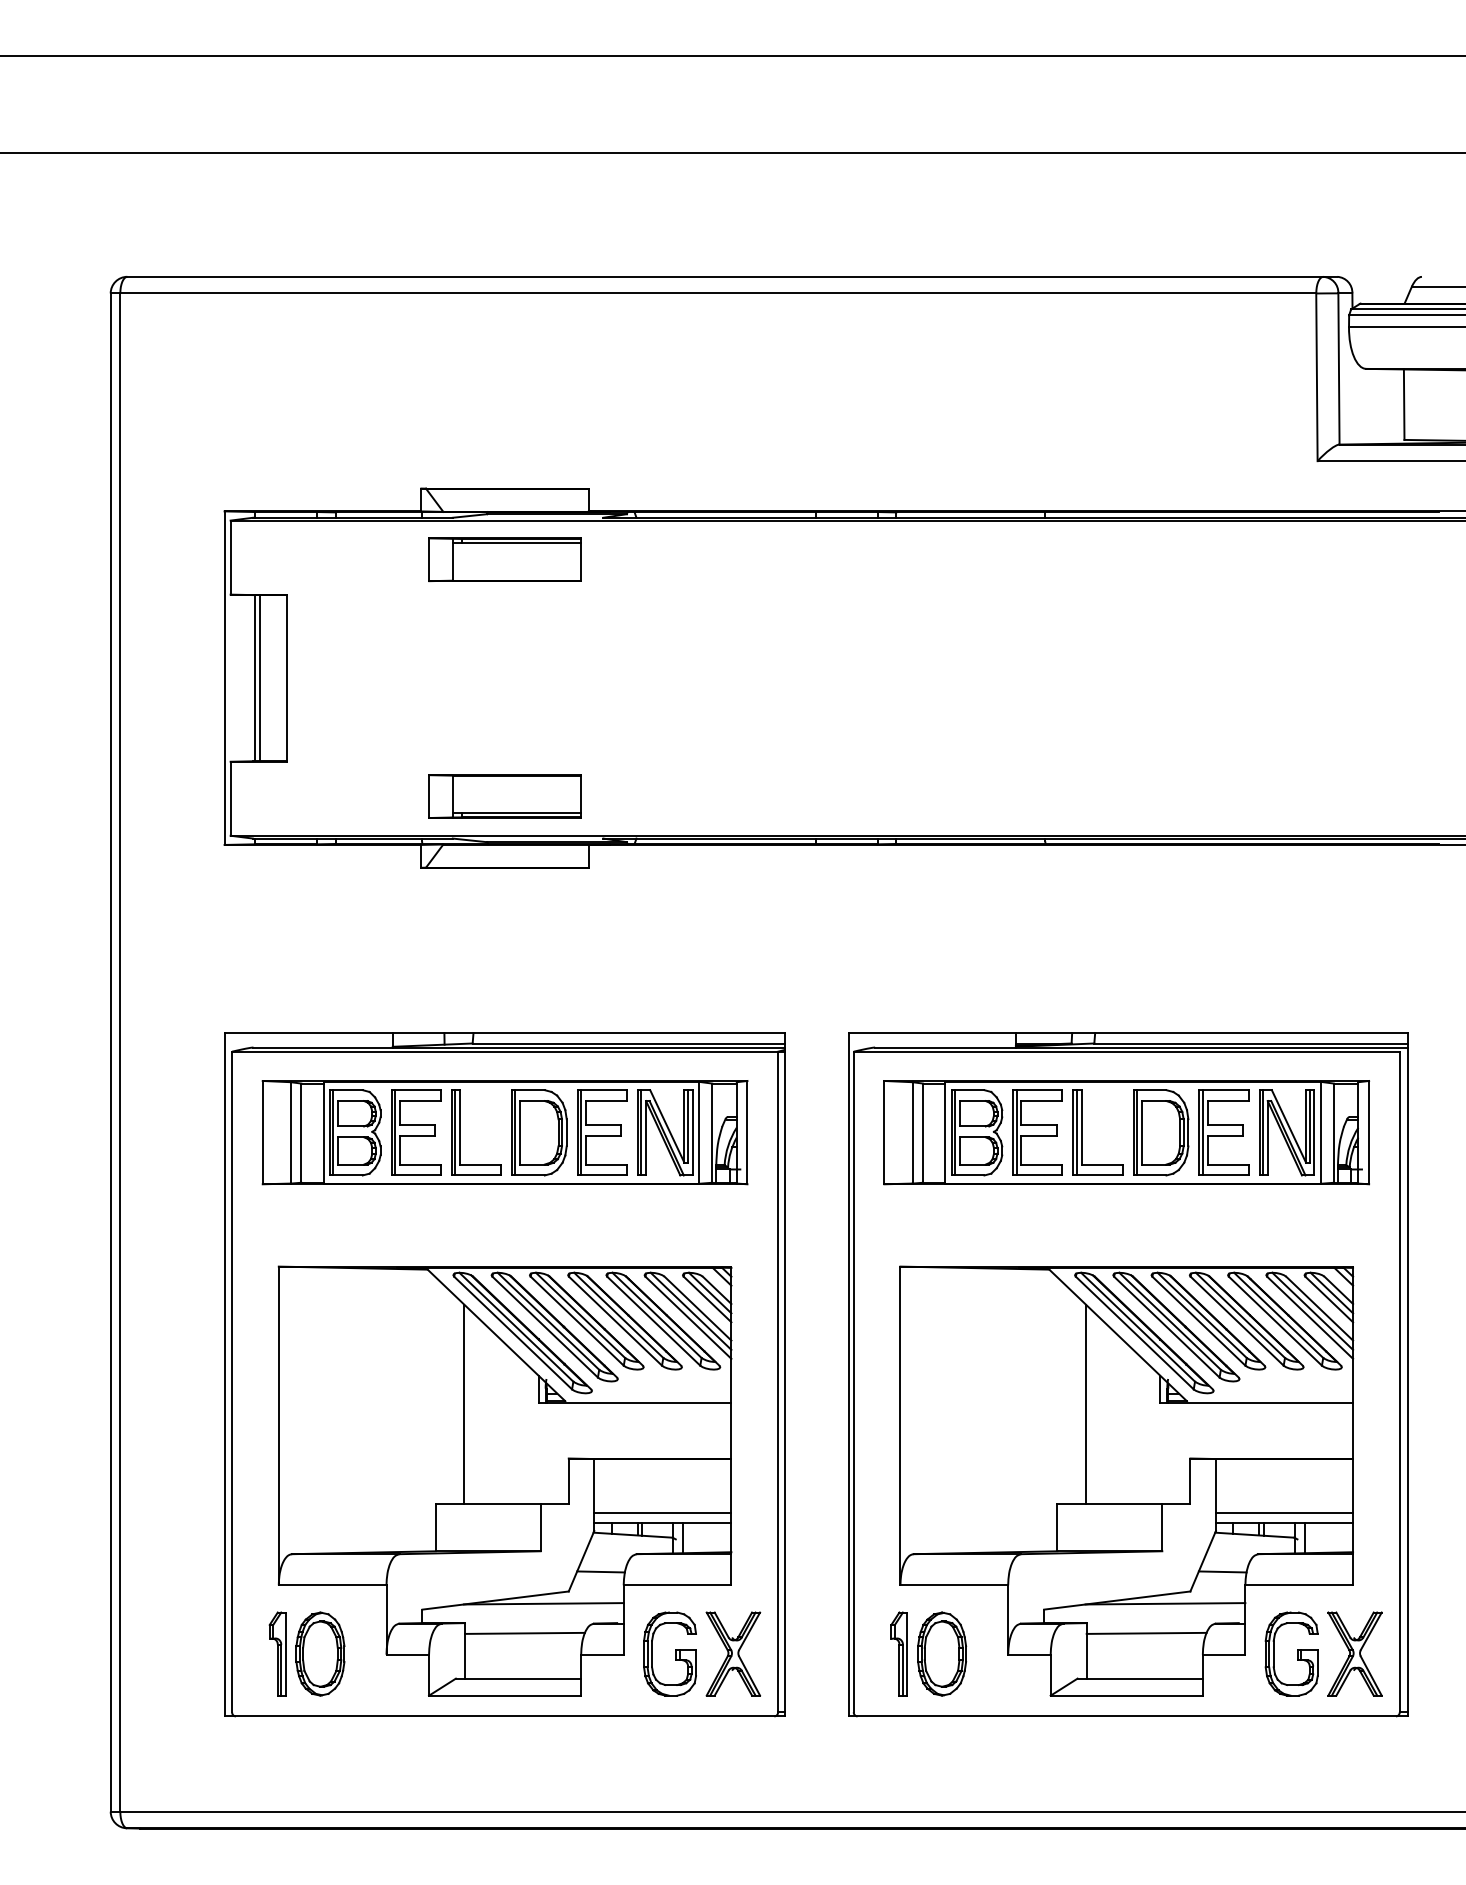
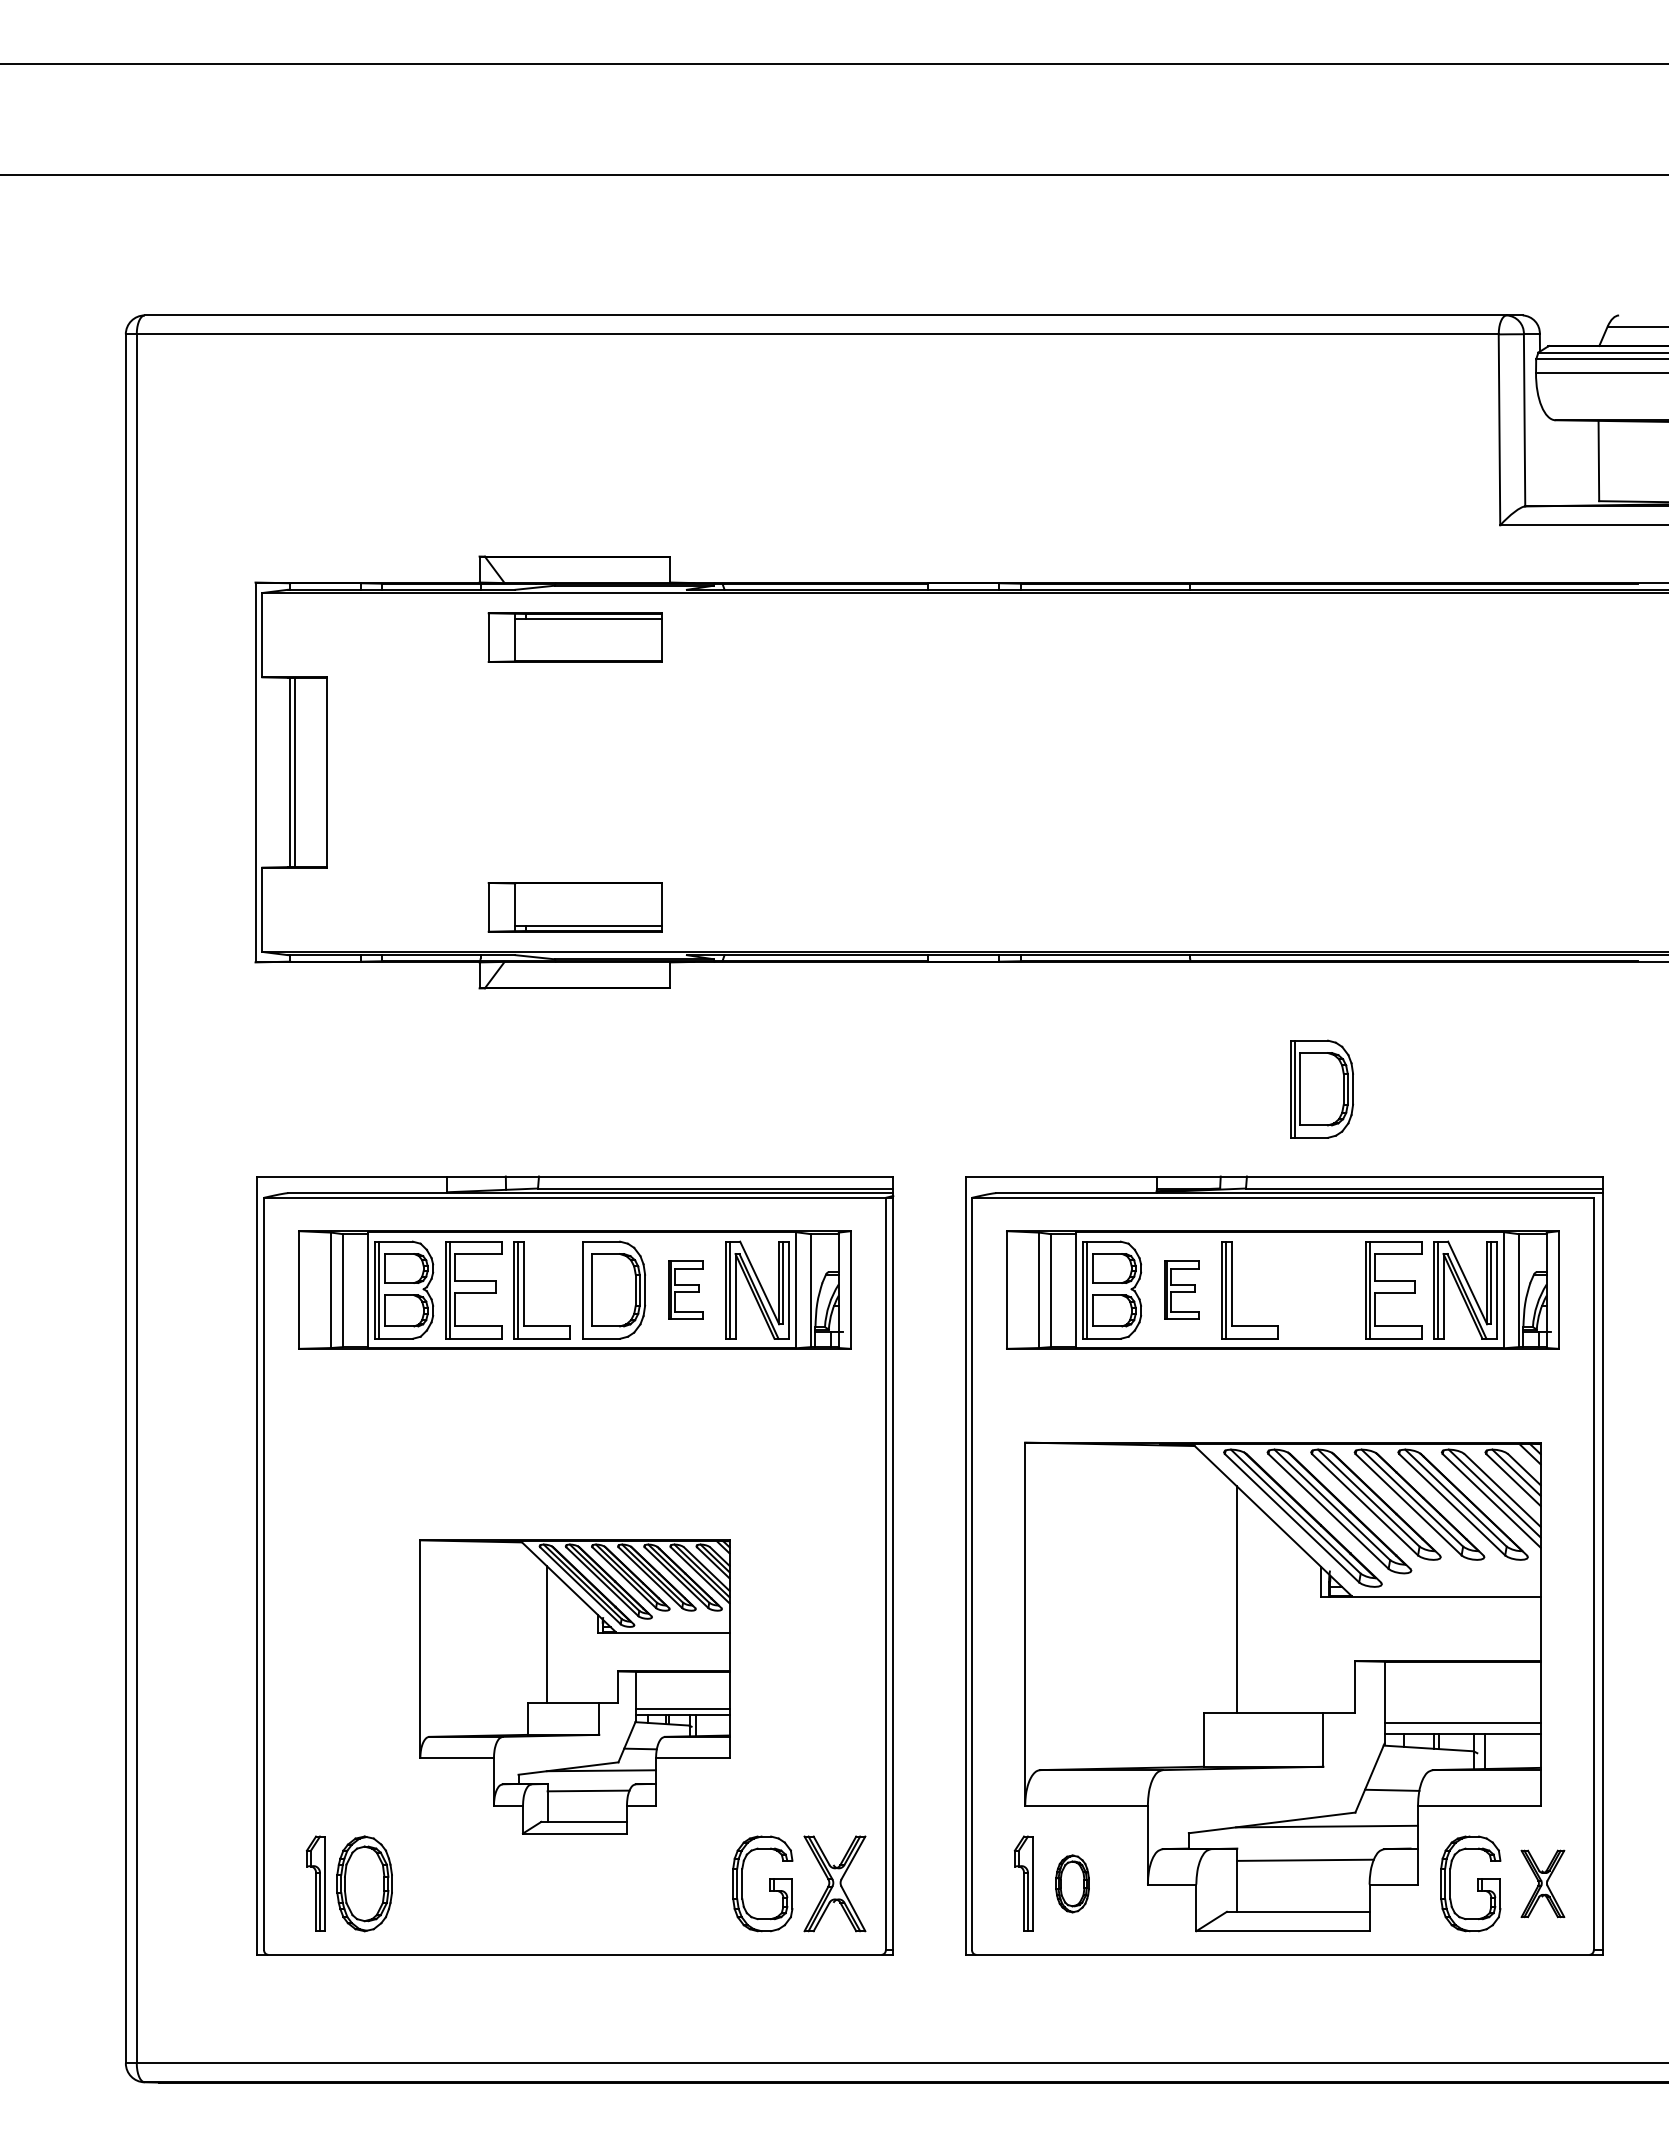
line: (515, 1132) -> (586, 1289), removed
part: (1160, 1132) -> (1321, 1088), moved
part: (602, 1133) -> (685, 1290), size x0.6
part: (1037, 1133) -> (1181, 1290), size x0.6
part: (504, 1480) -> (574, 1686), size x0.6
part: (941, 1653) -> (1072, 1883), size x0.6
part: (1354, 1653) -> (1542, 1883), size x0.7

